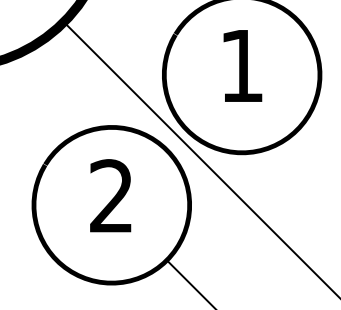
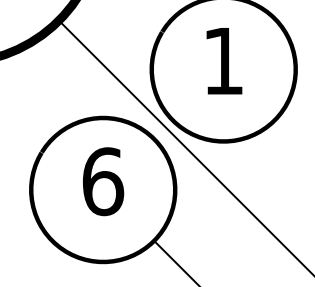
text: (111, 196) -> (102, 181), 2 -> 6

